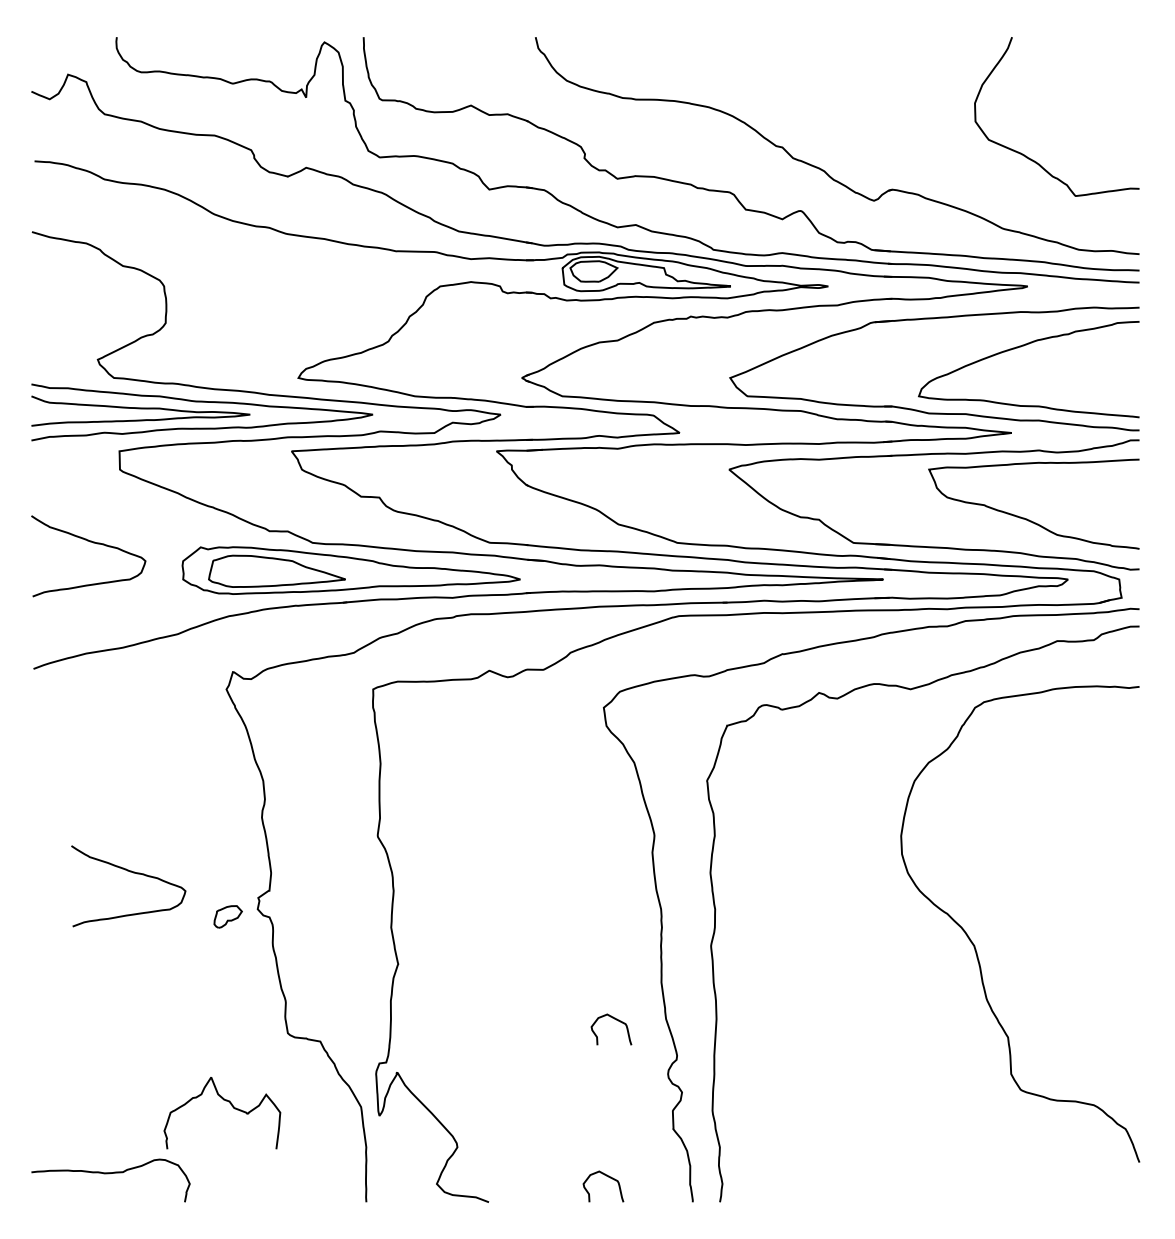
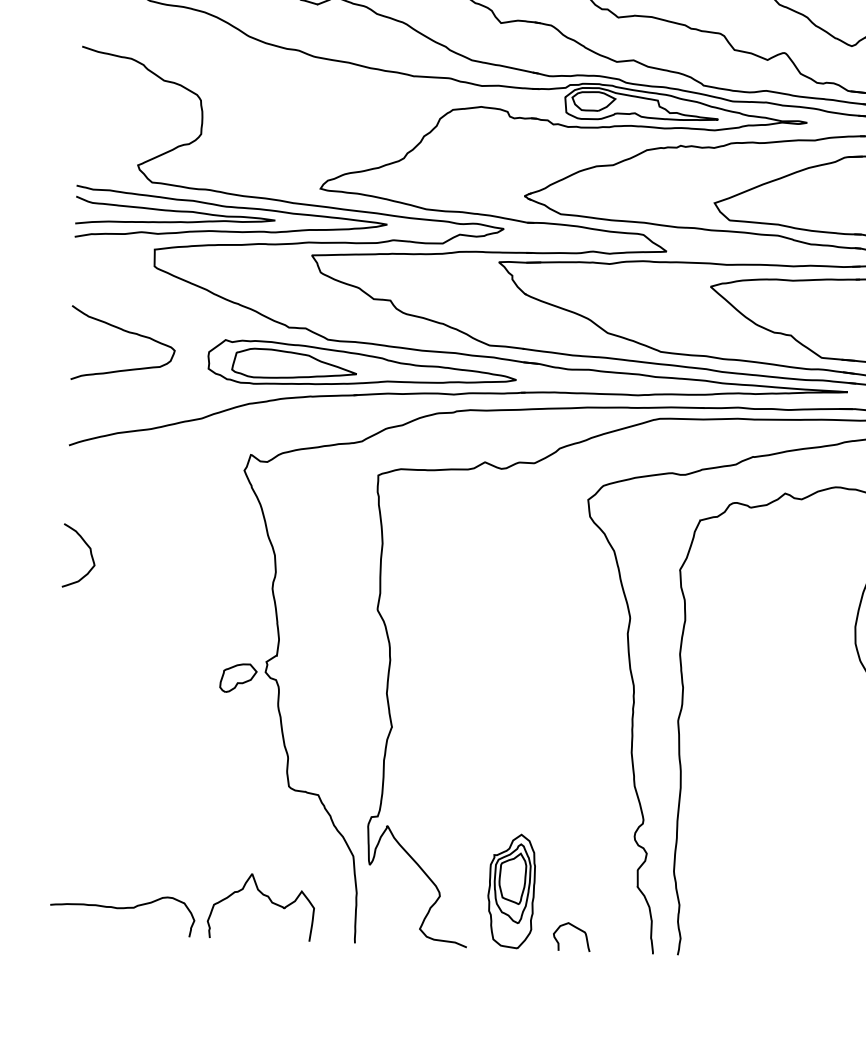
curve: (61, 787) -> (90, 554), added
curve: (133, 873) -> (153, 635), removed
part: (227, 916) -> (237, 677), size x1.43
curve: (616, 1020) -> (589, 785), removed
curve: (232, 1107) -> (270, 902), moved
part: (535, 1138) -> (511, 890), added

